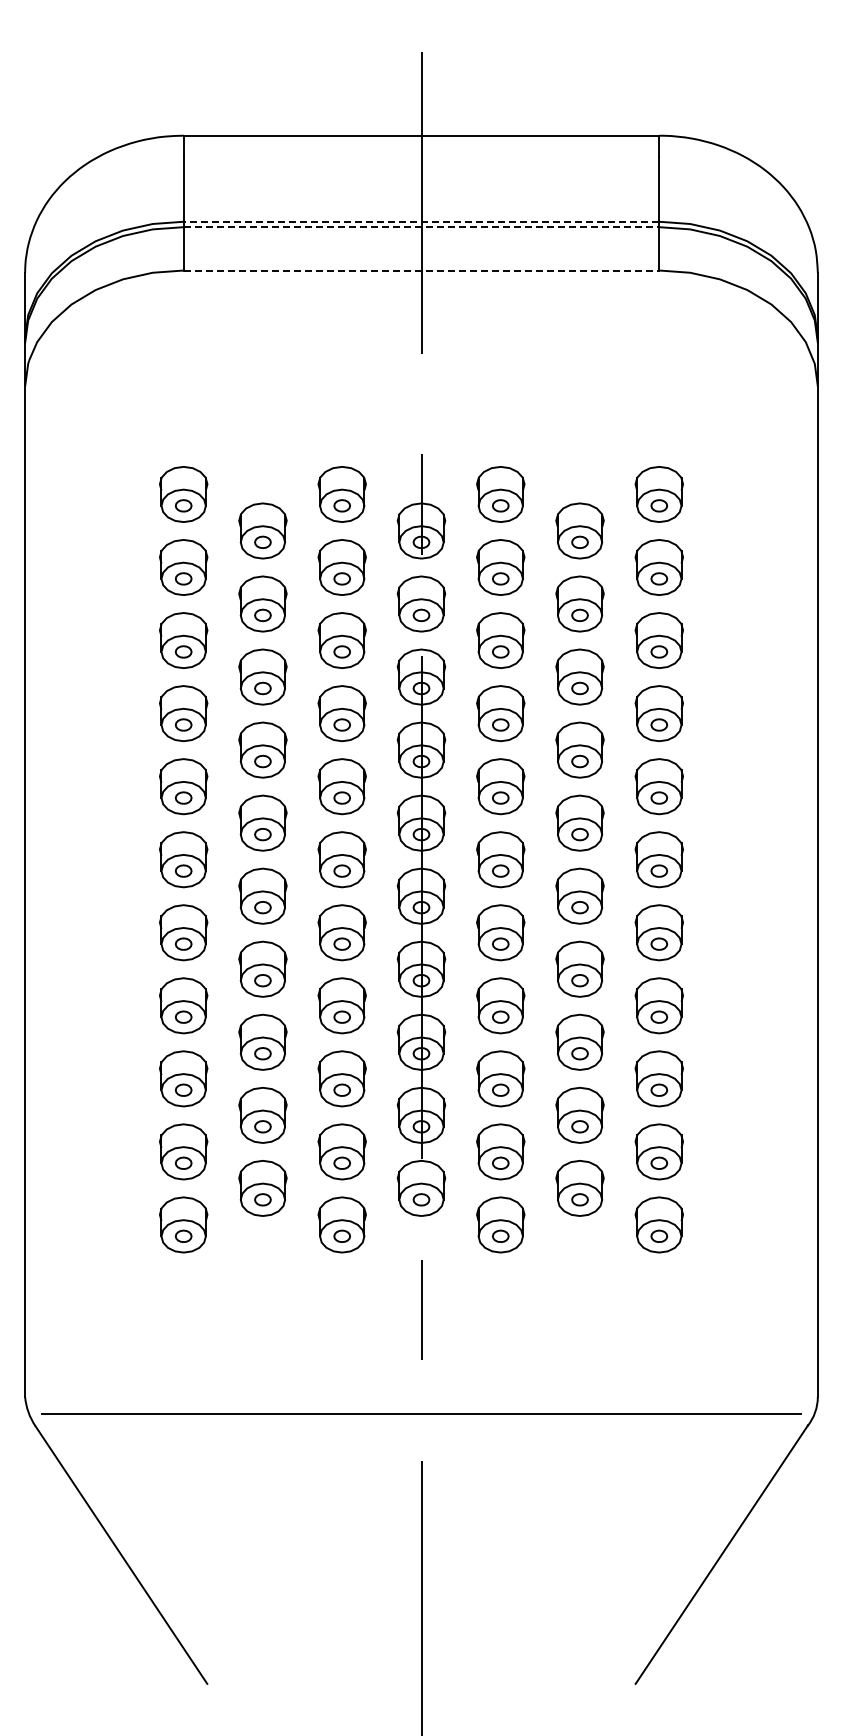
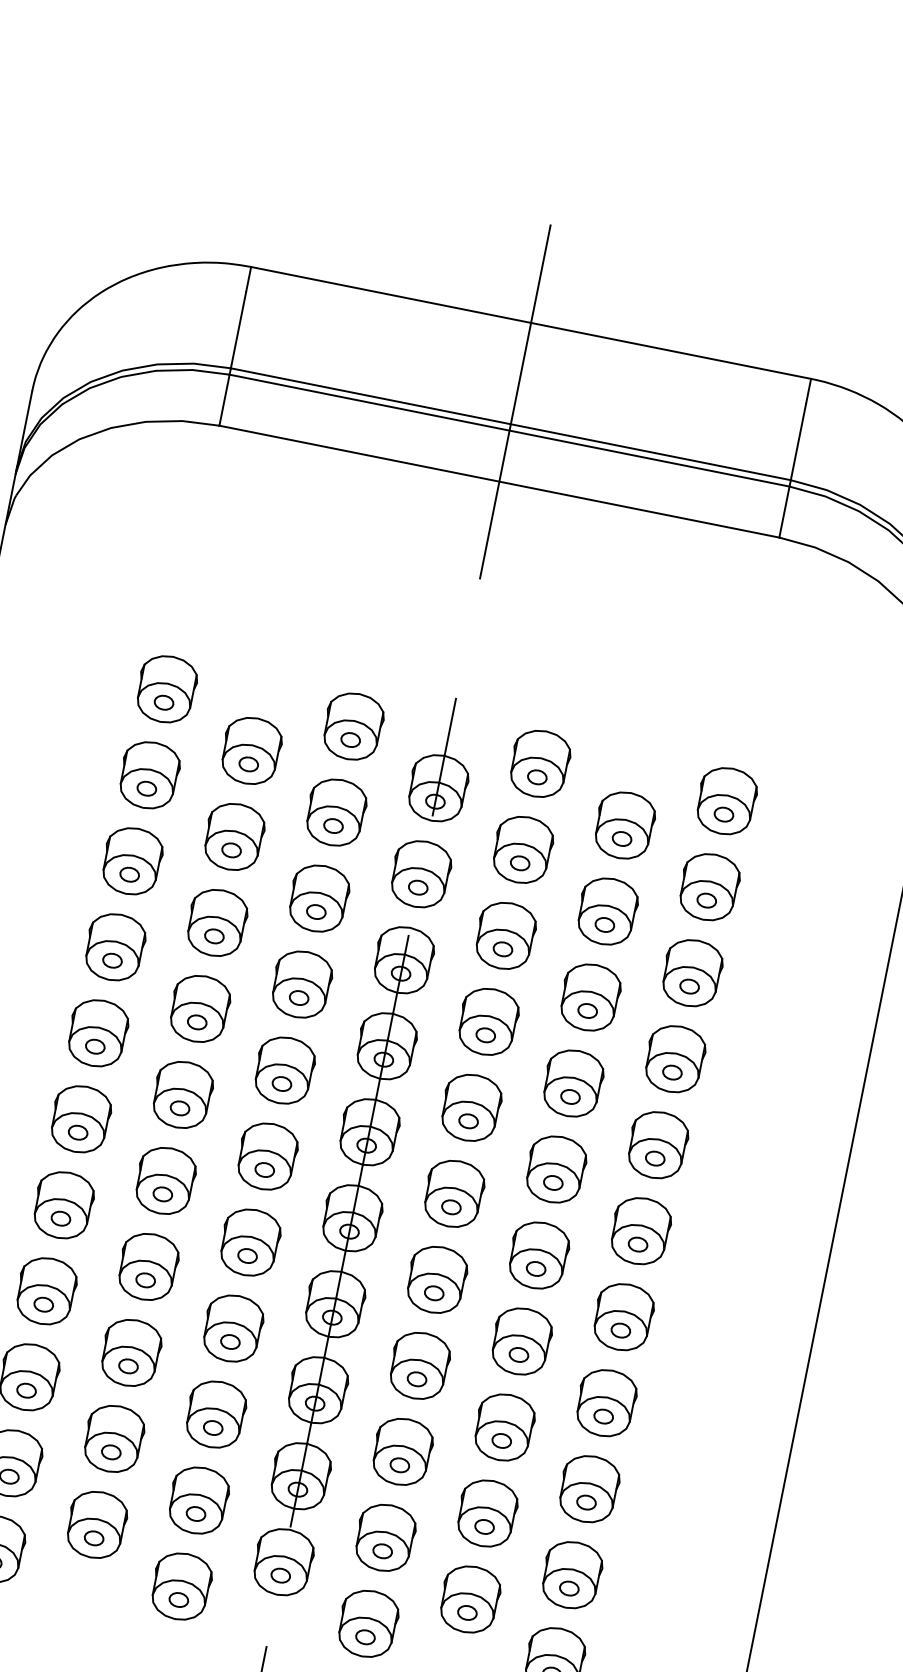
line: (421, 221) -> (510, 423), dashed -> solid
line: (421, 227) -> (509, 430), dashed -> solid
line: (421, 270) -> (499, 481), dashed -> solid

